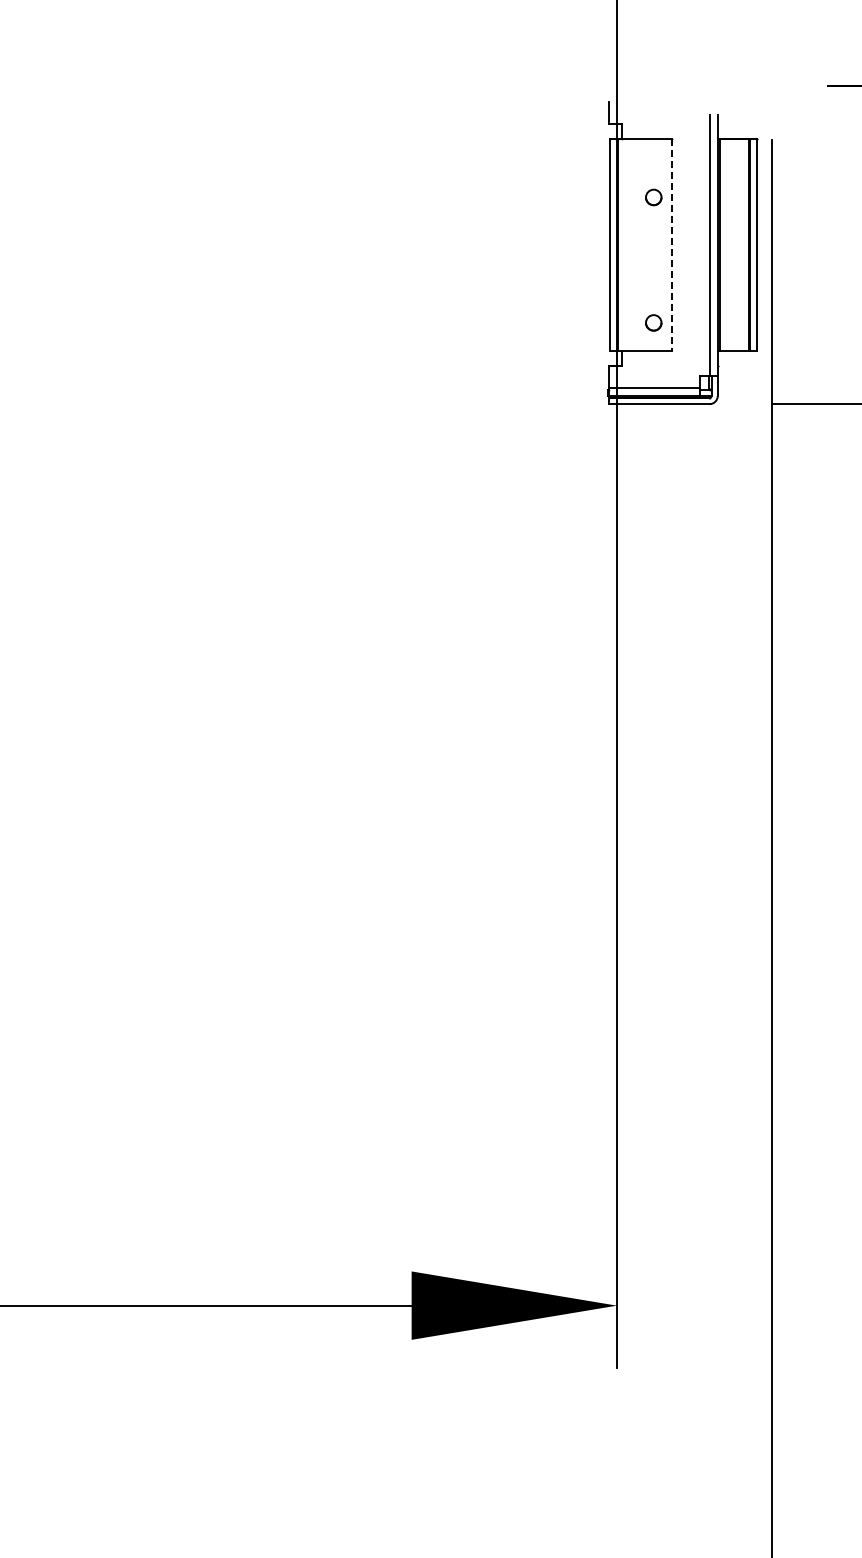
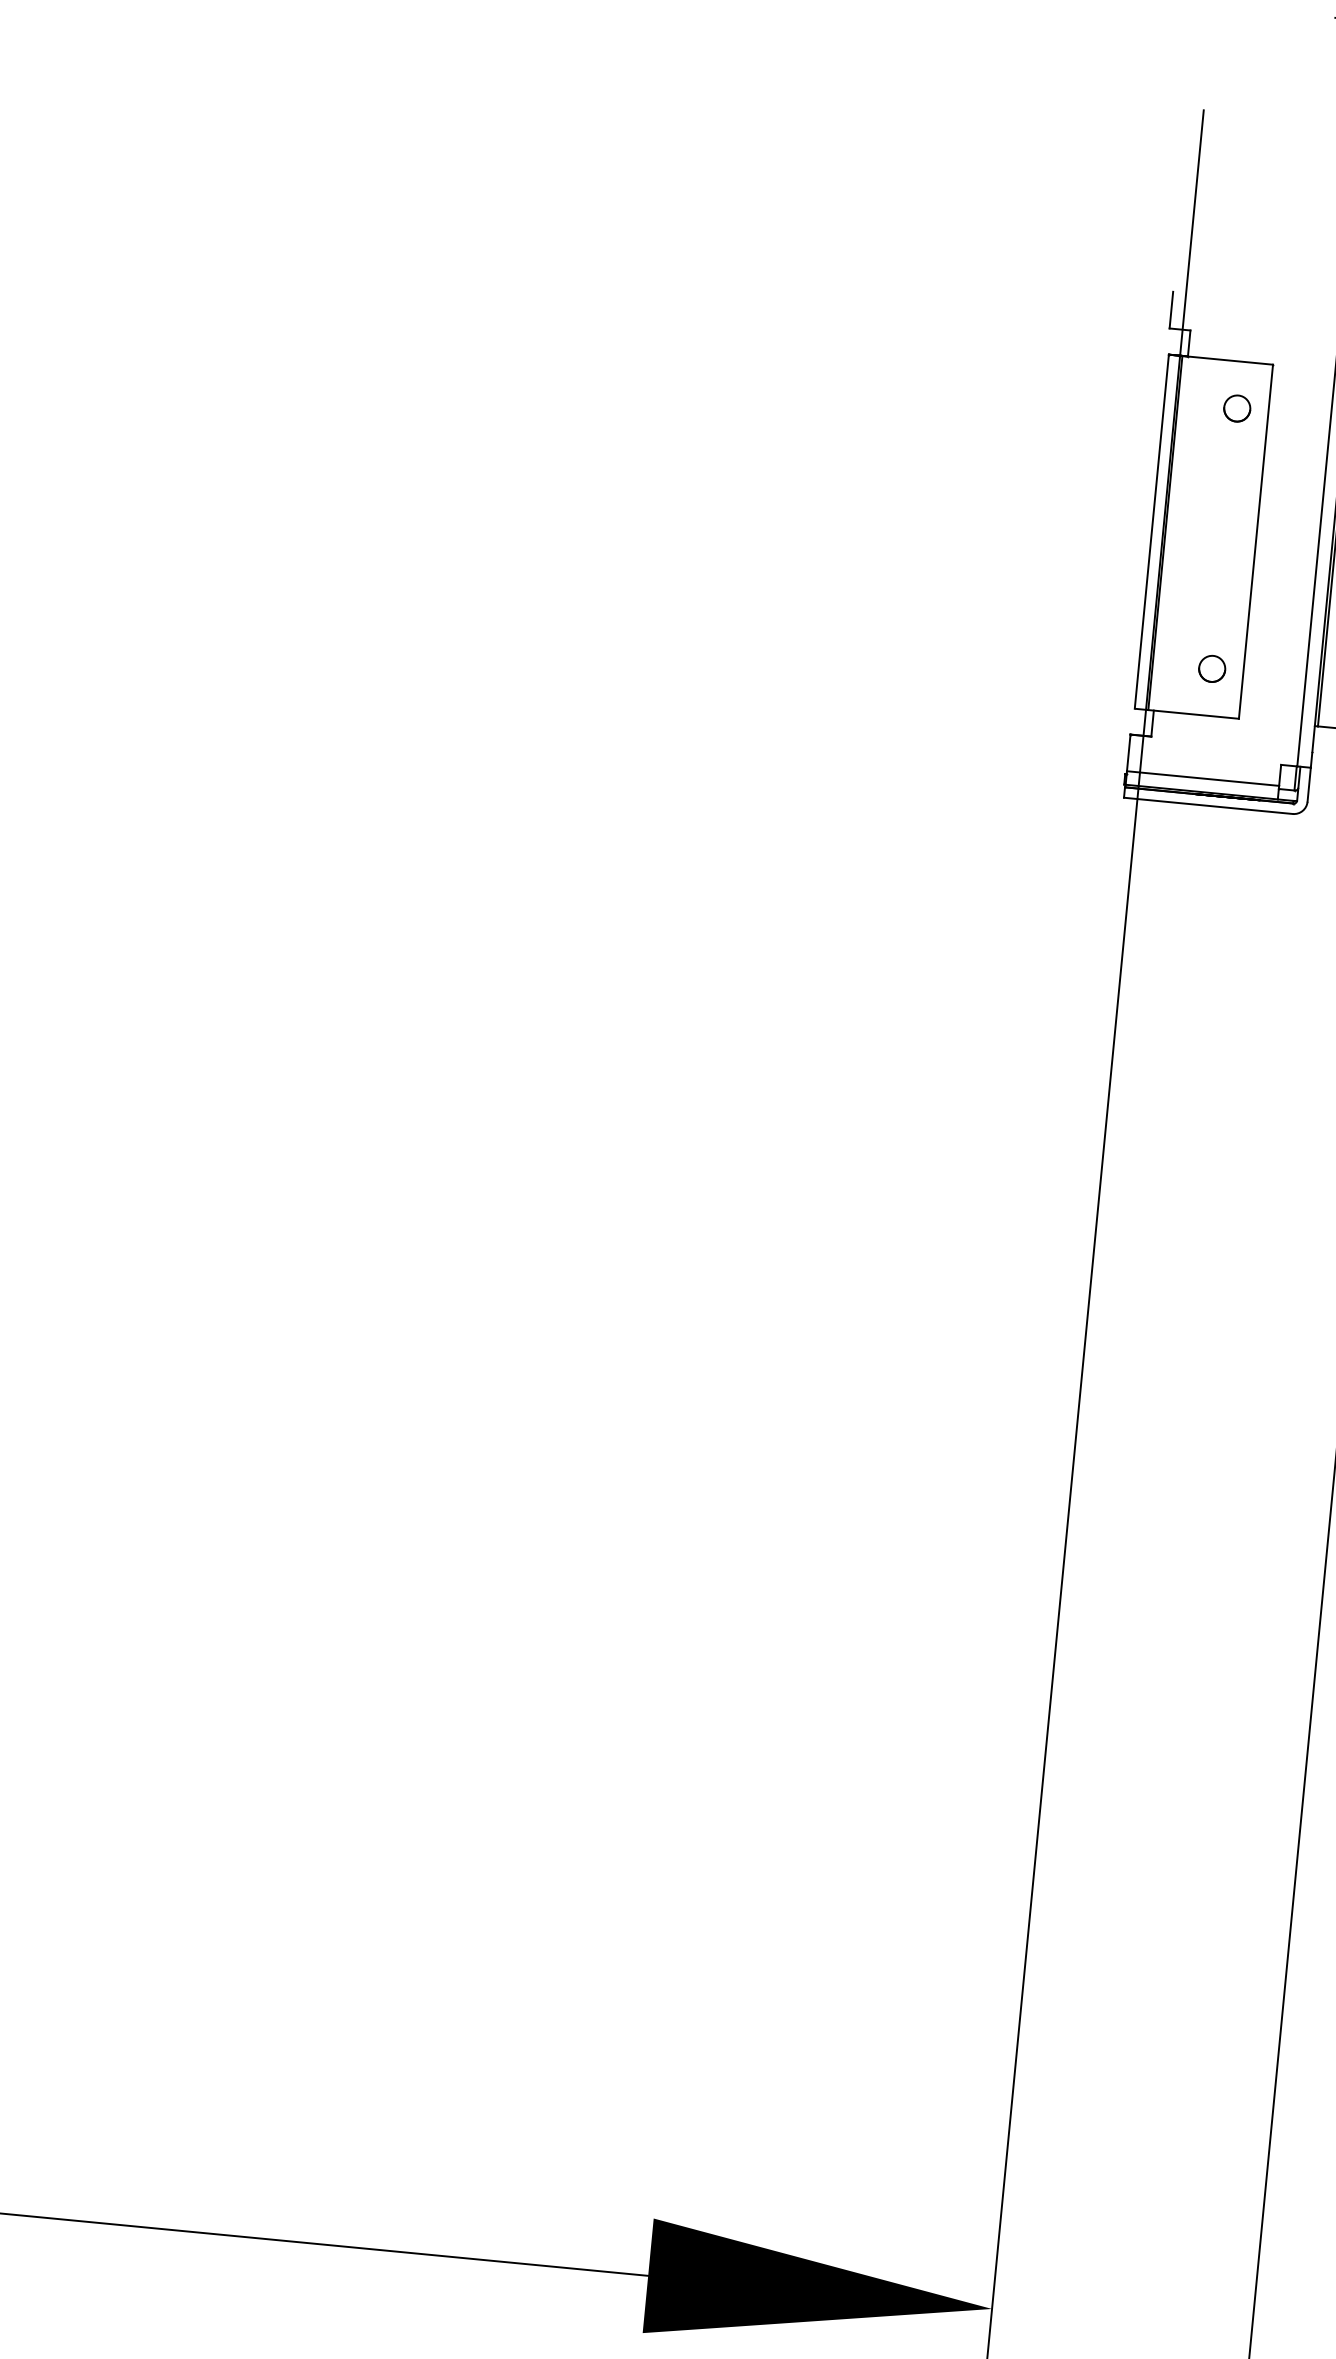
part: (653, 197) -> (1236, 408), moved
line: (672, 245) -> (1256, 542), dashed -> solid

